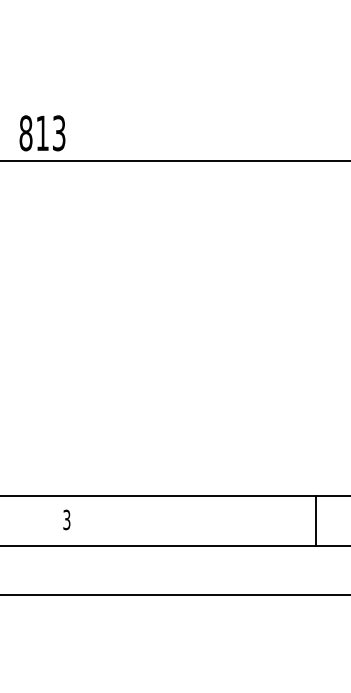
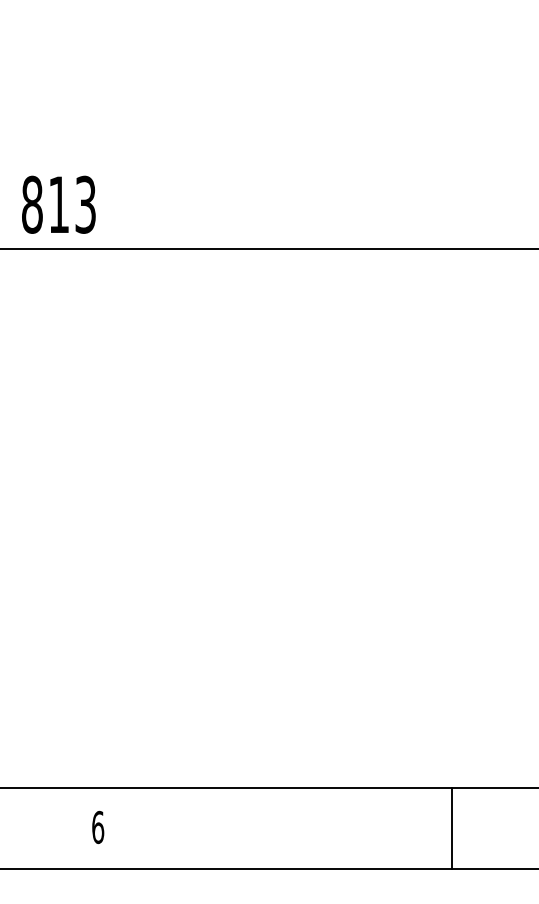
text: (66, 519) -> (97, 826), 3 -> 6
line: (315, 520) -> (451, 828), moved

